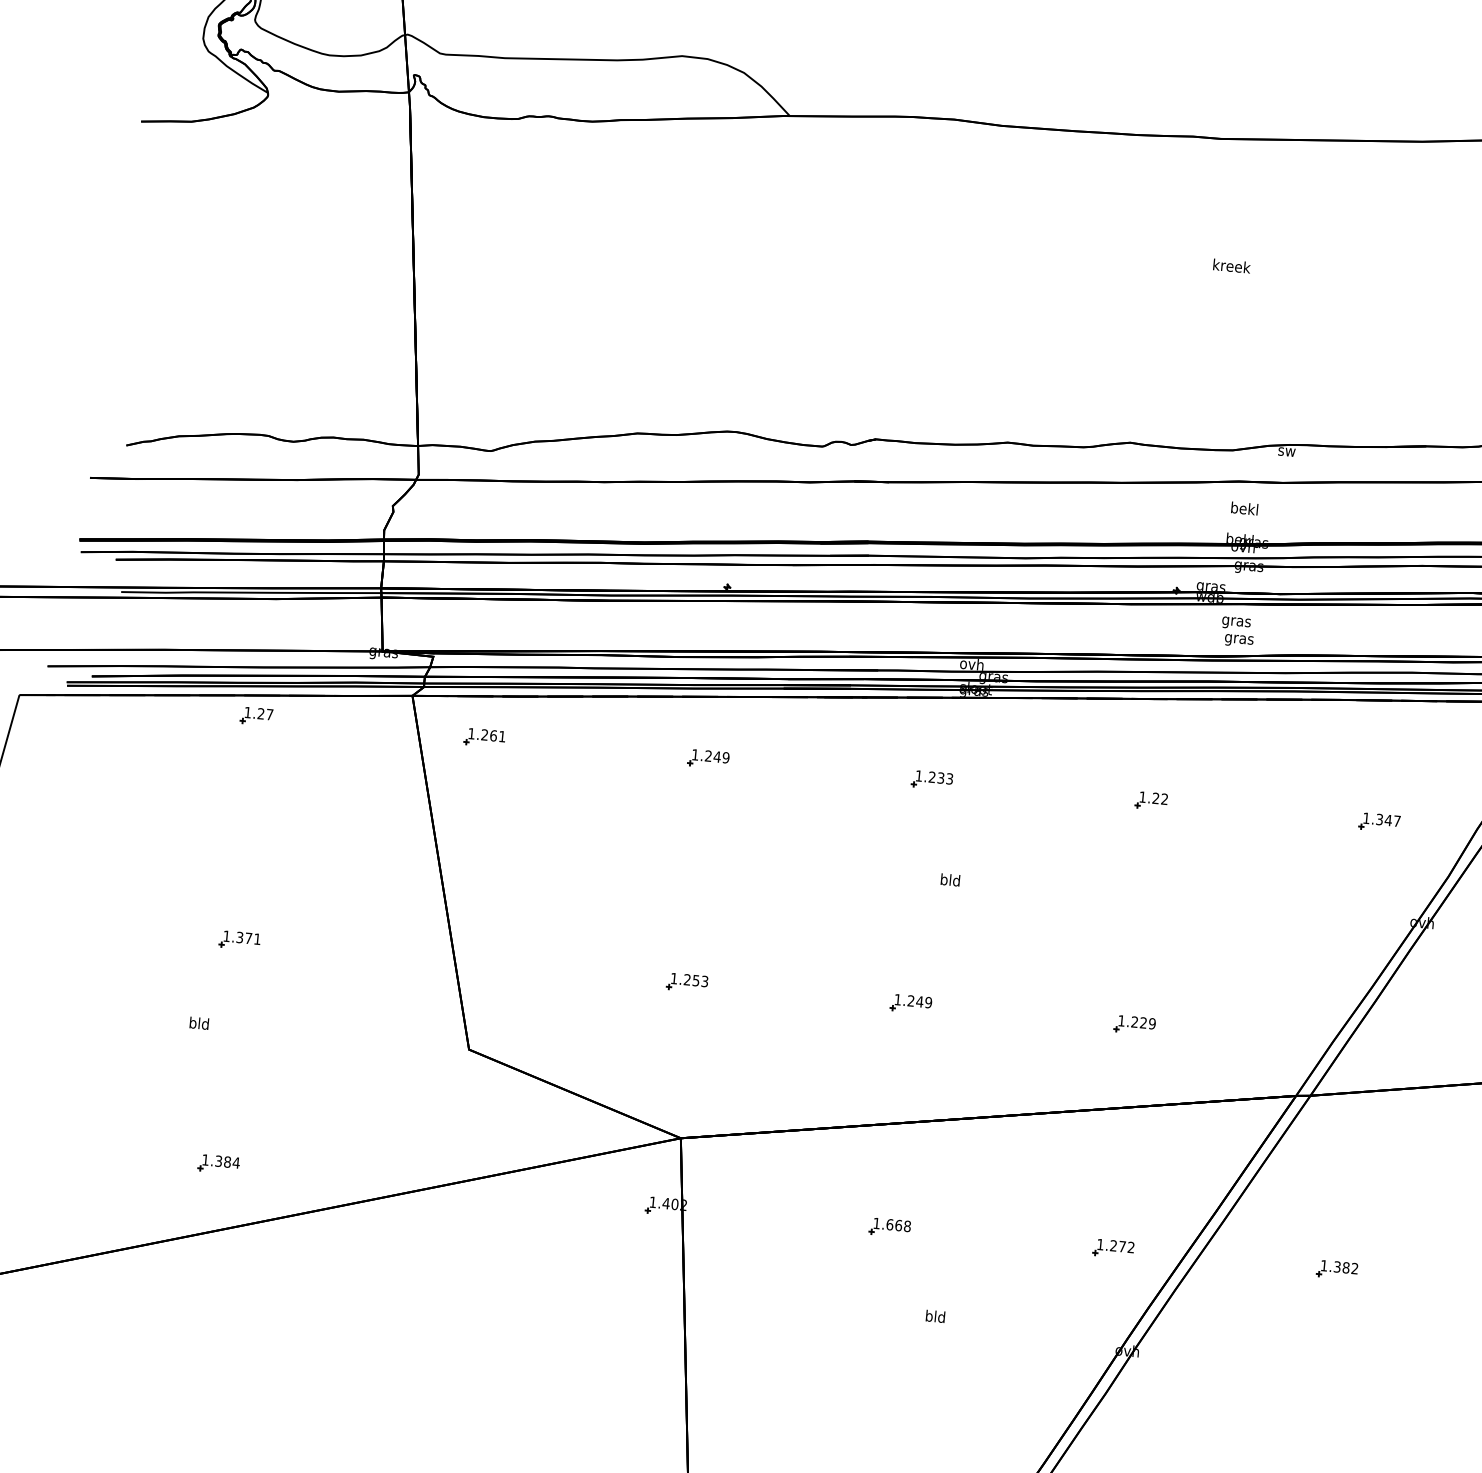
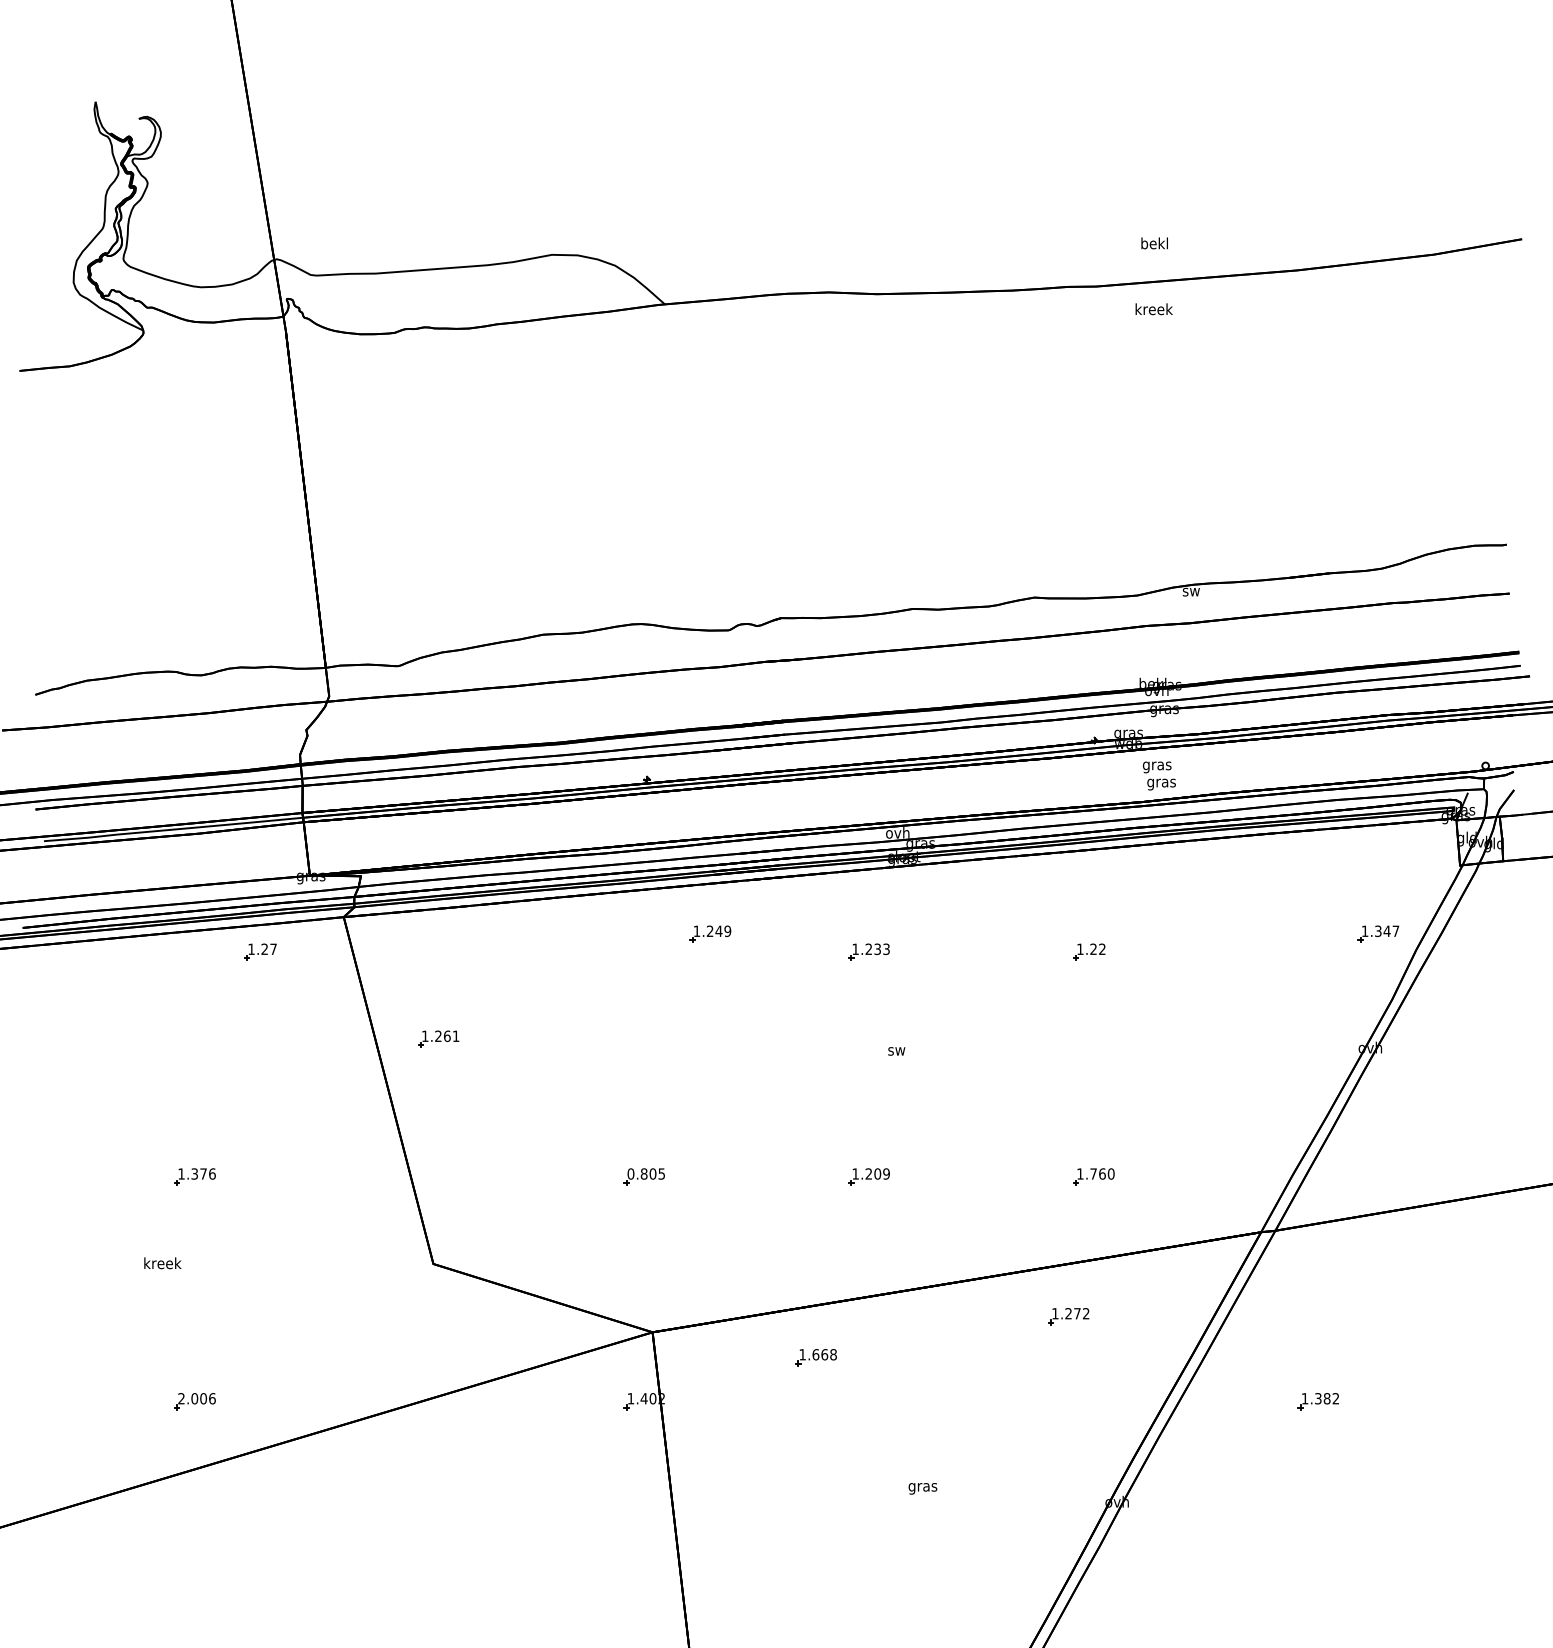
text: (1231, 266) -> (1153, 309), moved
text: (1244, 508) -> (1154, 243), moved
part: (256, 715) -> (260, 951), moved
part: (484, 737) -> (438, 1038), moved
part: (708, 758) -> (710, 933), moved
part: (1379, 821) -> (1378, 933), moved
text: (950, 879) -> (896, 1049), bld -> sw
text: (257, 938) -> (212, 1173), 1.371 -> 1.376
text: (689, 979) -> (646, 1173), 1.253 -> 0.805
text: (919, 1001) -> (877, 1173), 1.249 -> 1.209
text: (1143, 1022) -> (1102, 1173), 1.229 -> 1.760
text: (199, 1023) -> (162, 1263), bld -> kreek
text: (220, 1161) -> (196, 1398), 1.384 -> 2.006
part: (889, 1227) -> (815, 1357), moved
part: (1113, 1248) -> (1068, 1316), moved
text: (934, 1318) -> (922, 1487), bld -> gras

